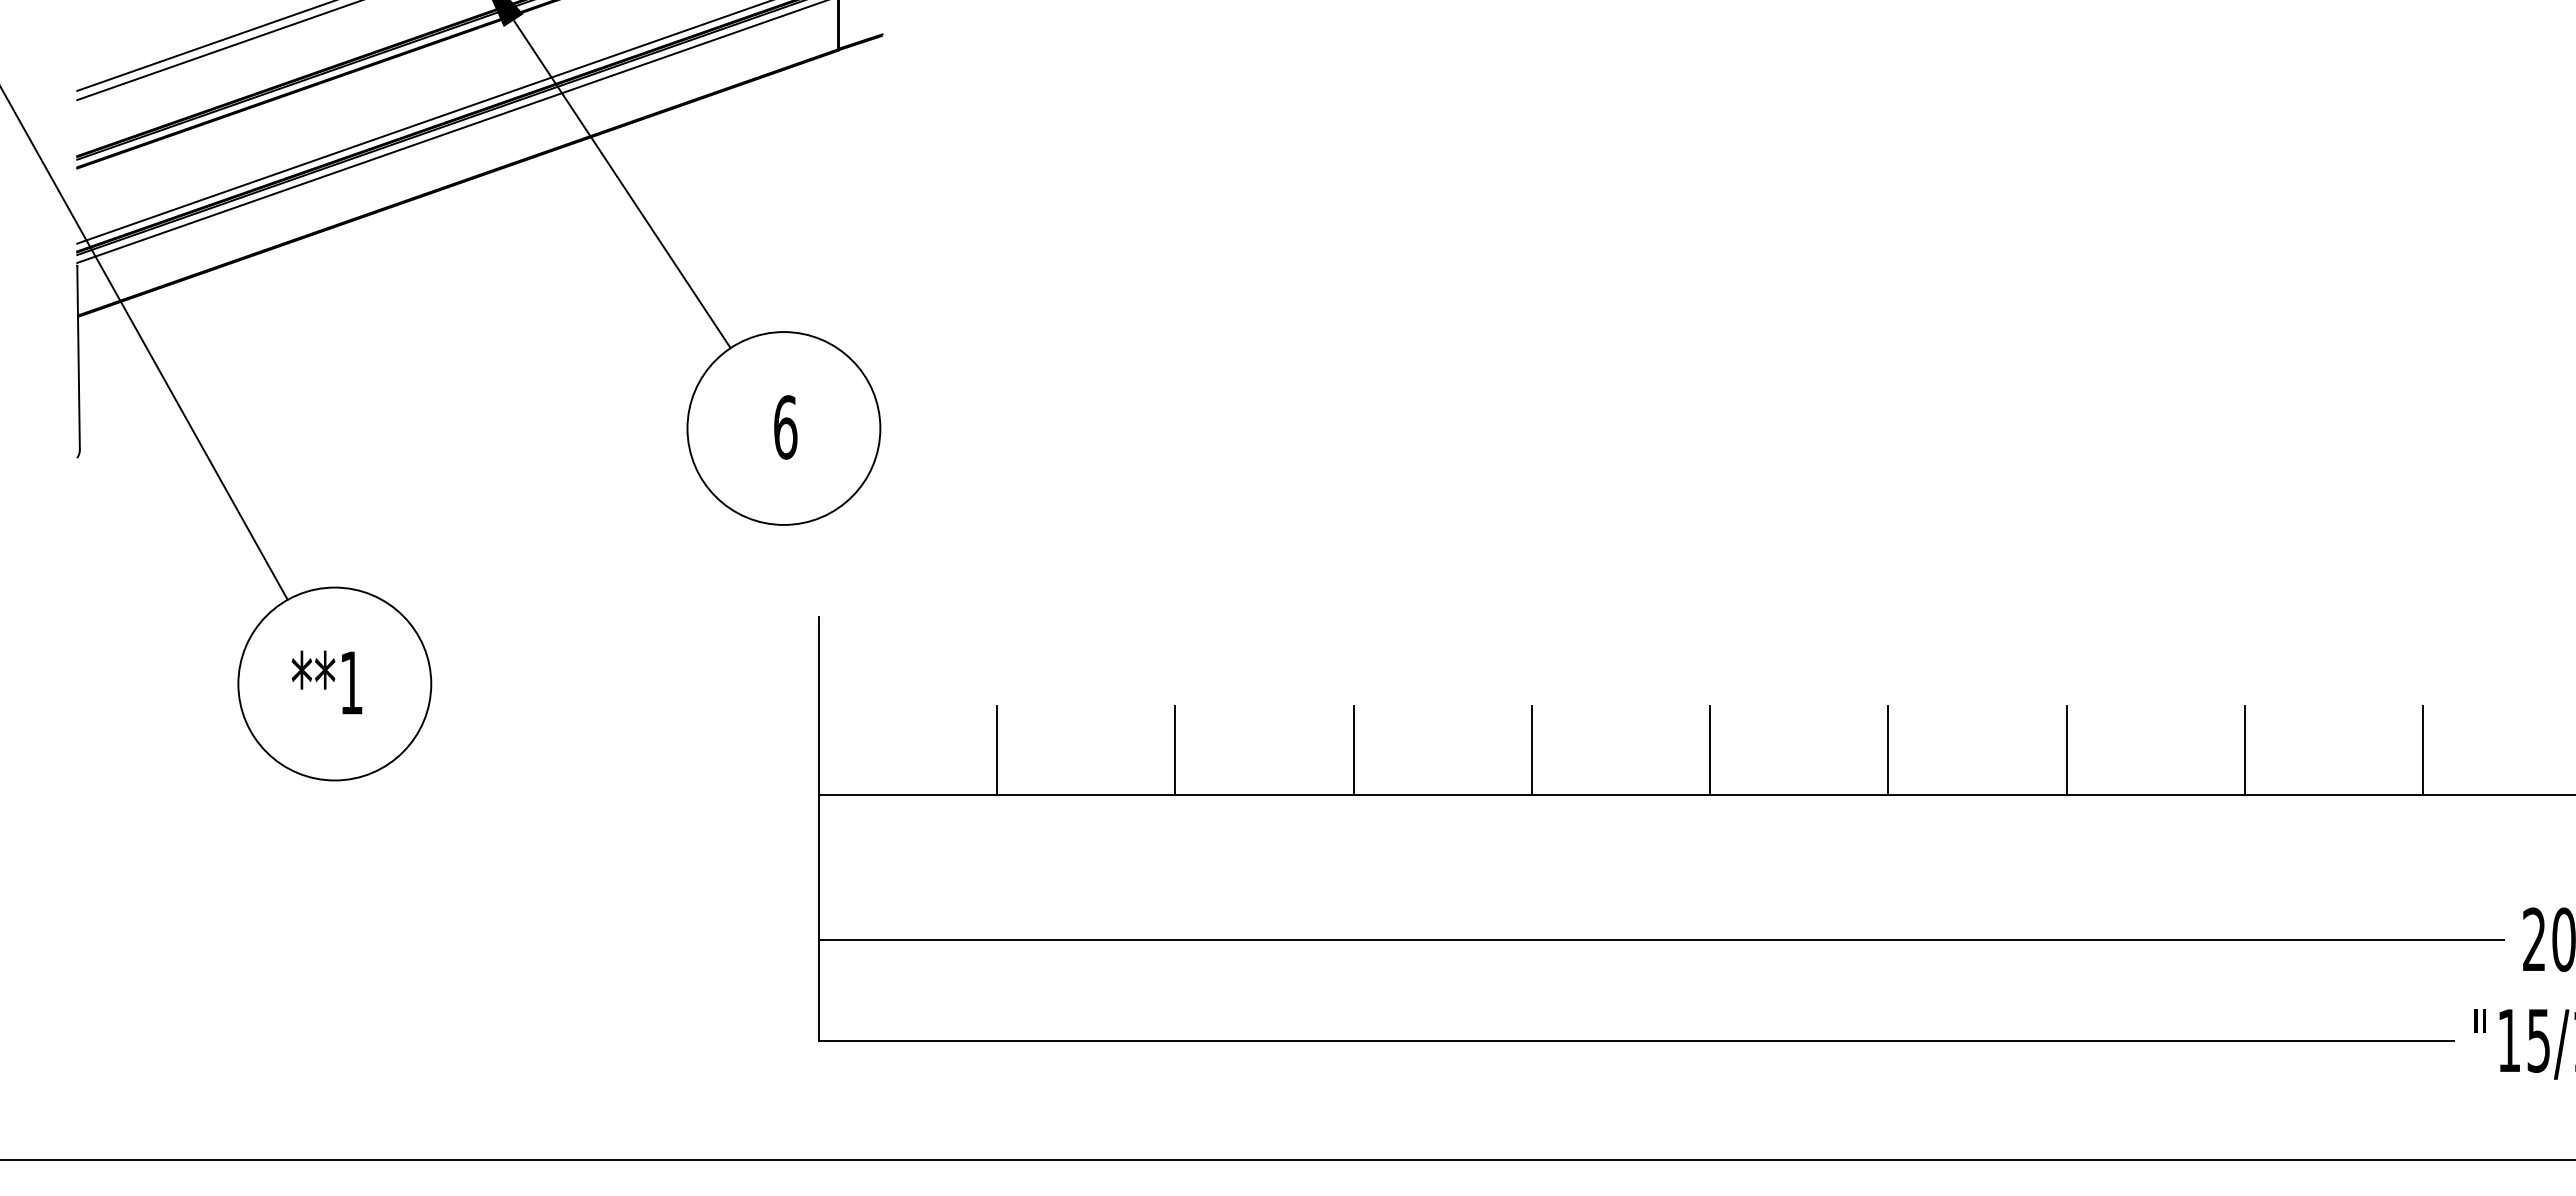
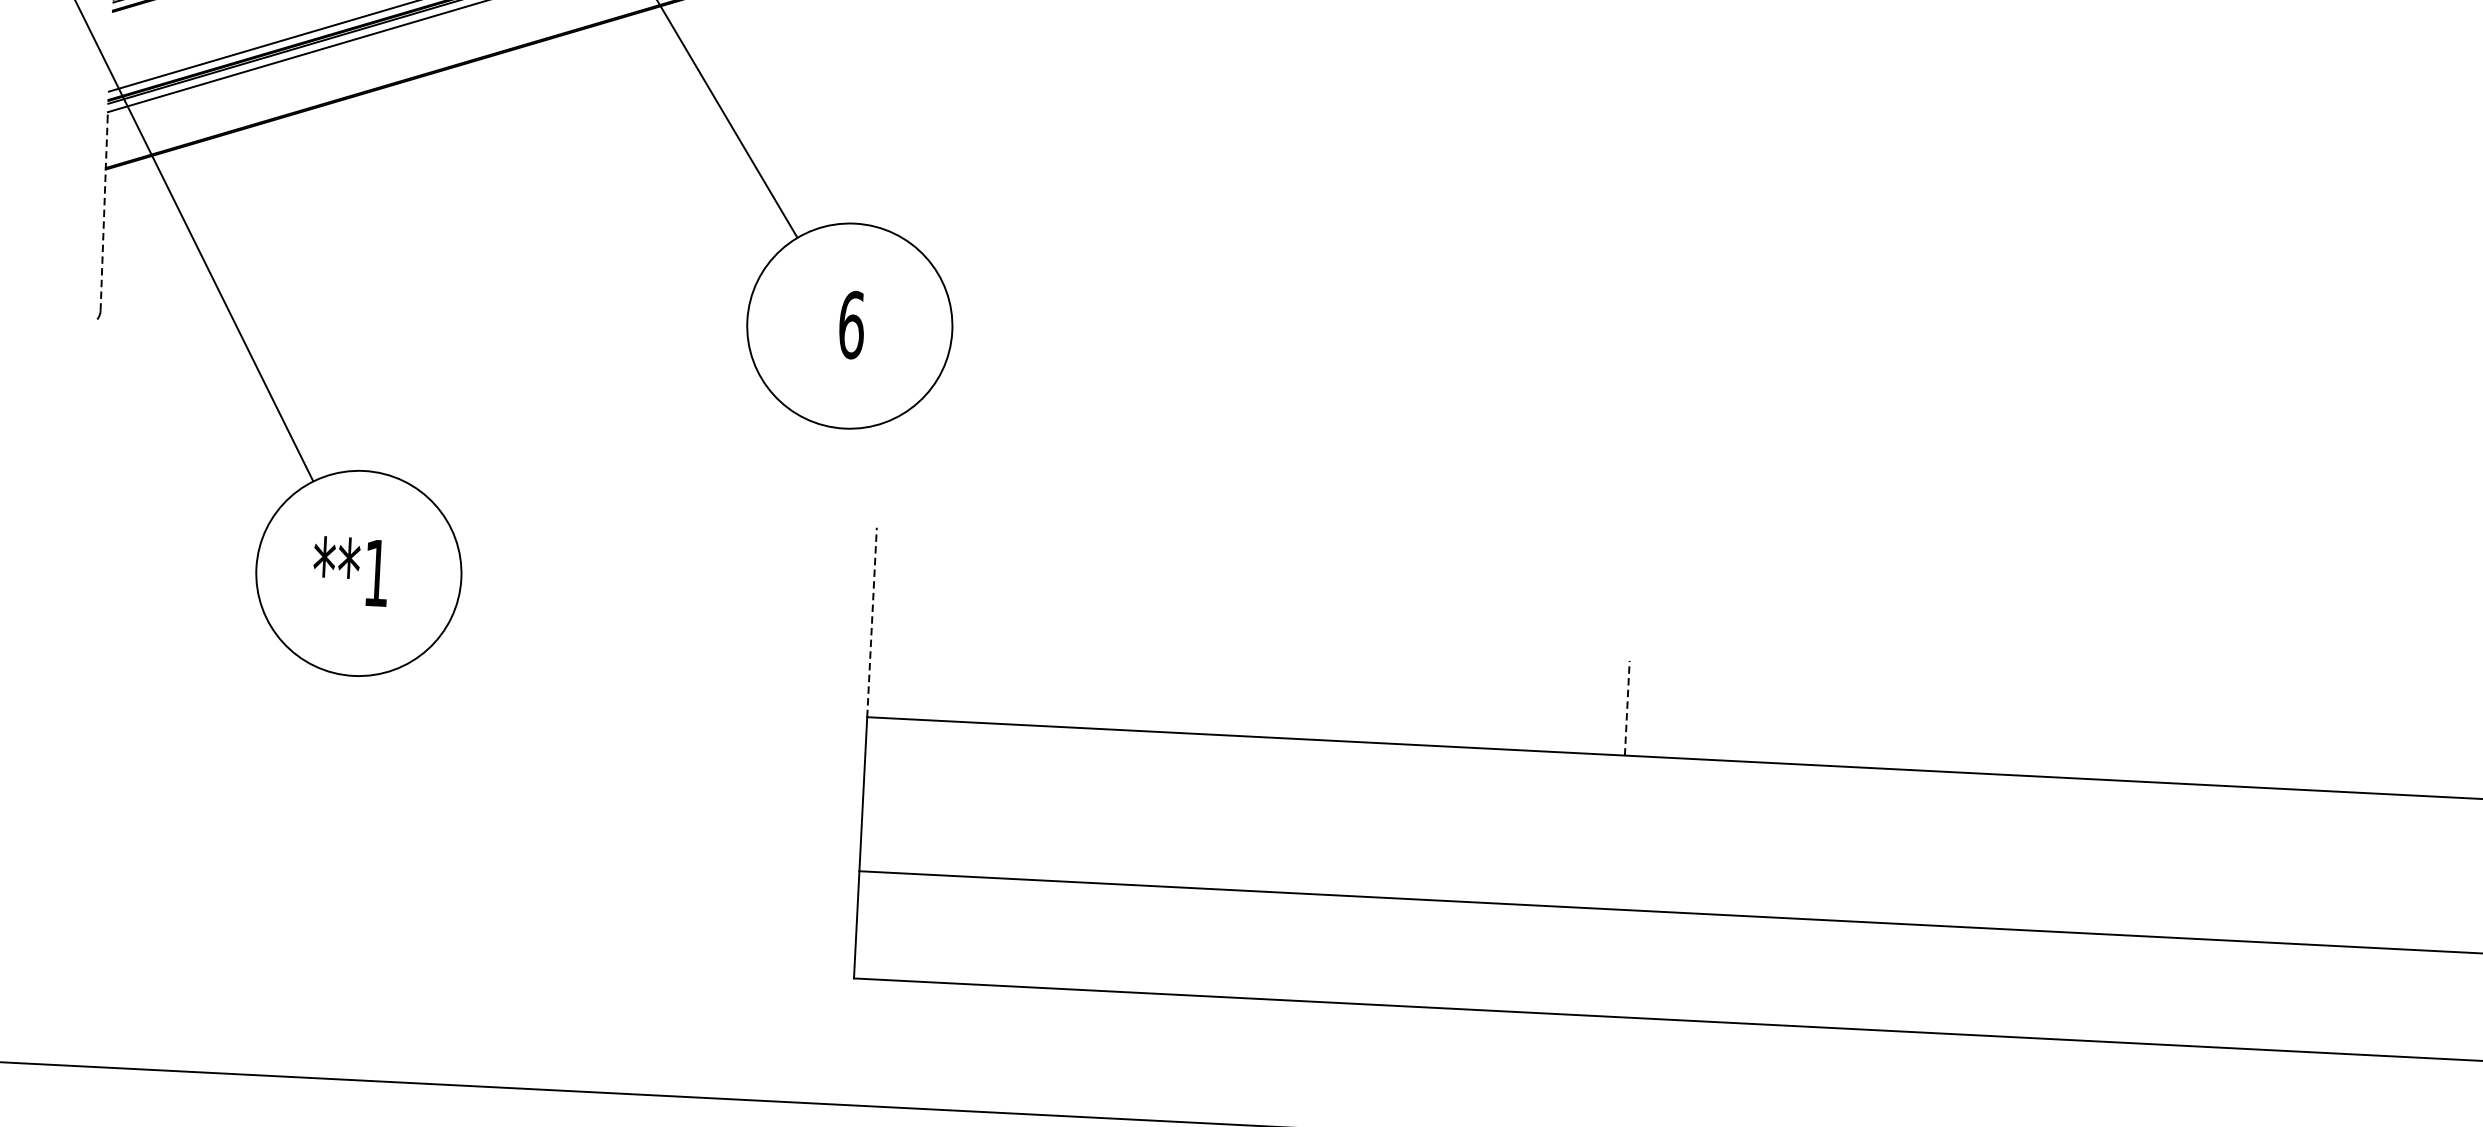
line: (78, 357) -> (104, 212), solid -> dashed
line: (818, 705) -> (871, 622), solid -> dashed
line: (997, 749) -> (1059, 678), removed
line: (1175, 749) -> (1248, 688), removed
line: (1353, 749) -> (1437, 697), removed
line: (1710, 749) -> (1817, 717), removed
line: (1888, 749) -> (2006, 726), removed
line: (2066, 749) -> (2195, 736), removed
line: (2244, 749) -> (2384, 745), removed
line: (1531, 750) -> (1626, 708), solid -> dashed

